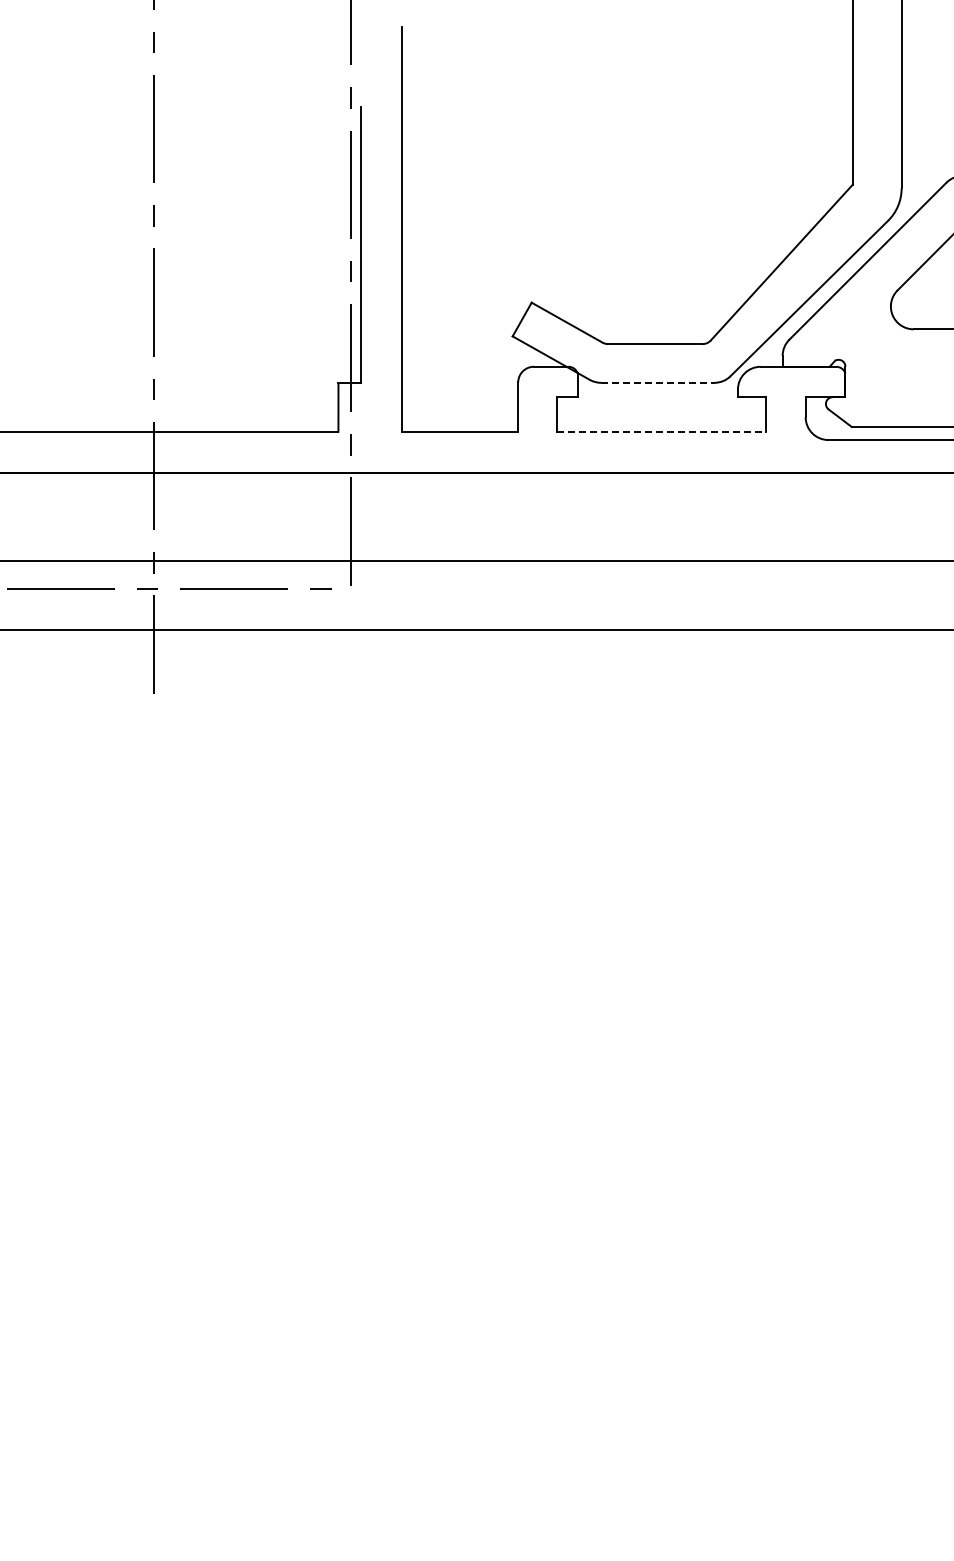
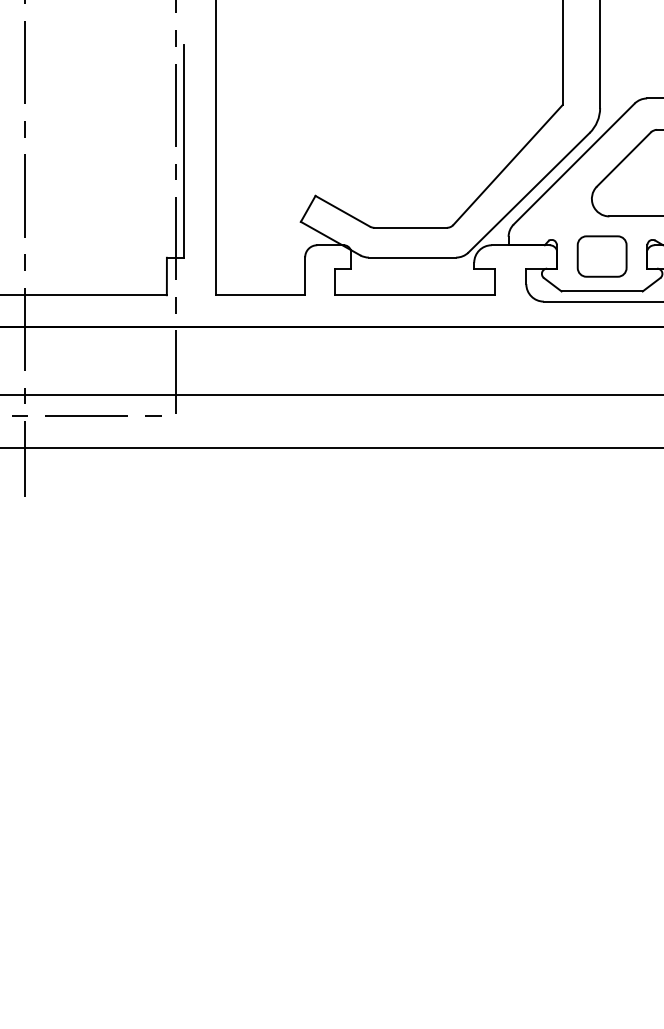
part: (903, 381) -> (601, 256), added
line: (657, 382) -> (412, 257), dashed -> solid
line: (661, 431) -> (415, 295), dashed -> solid

